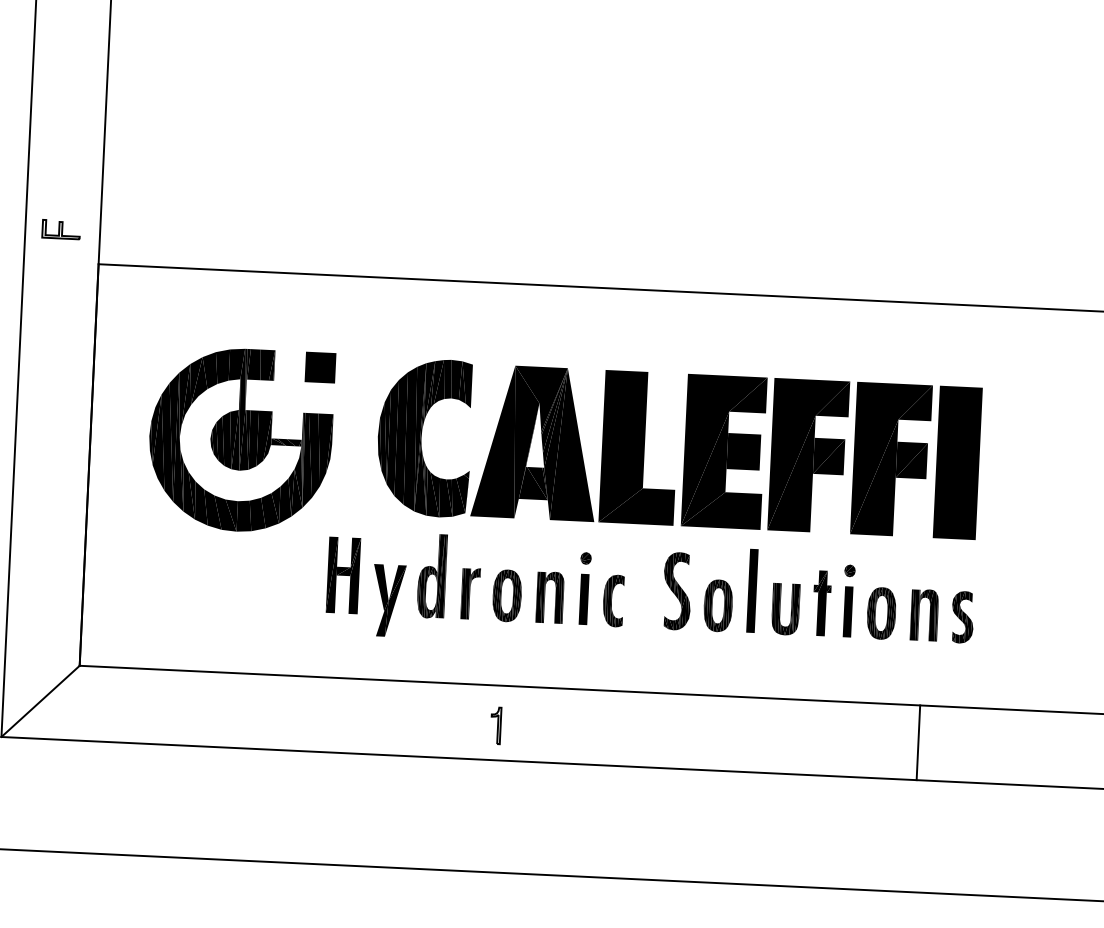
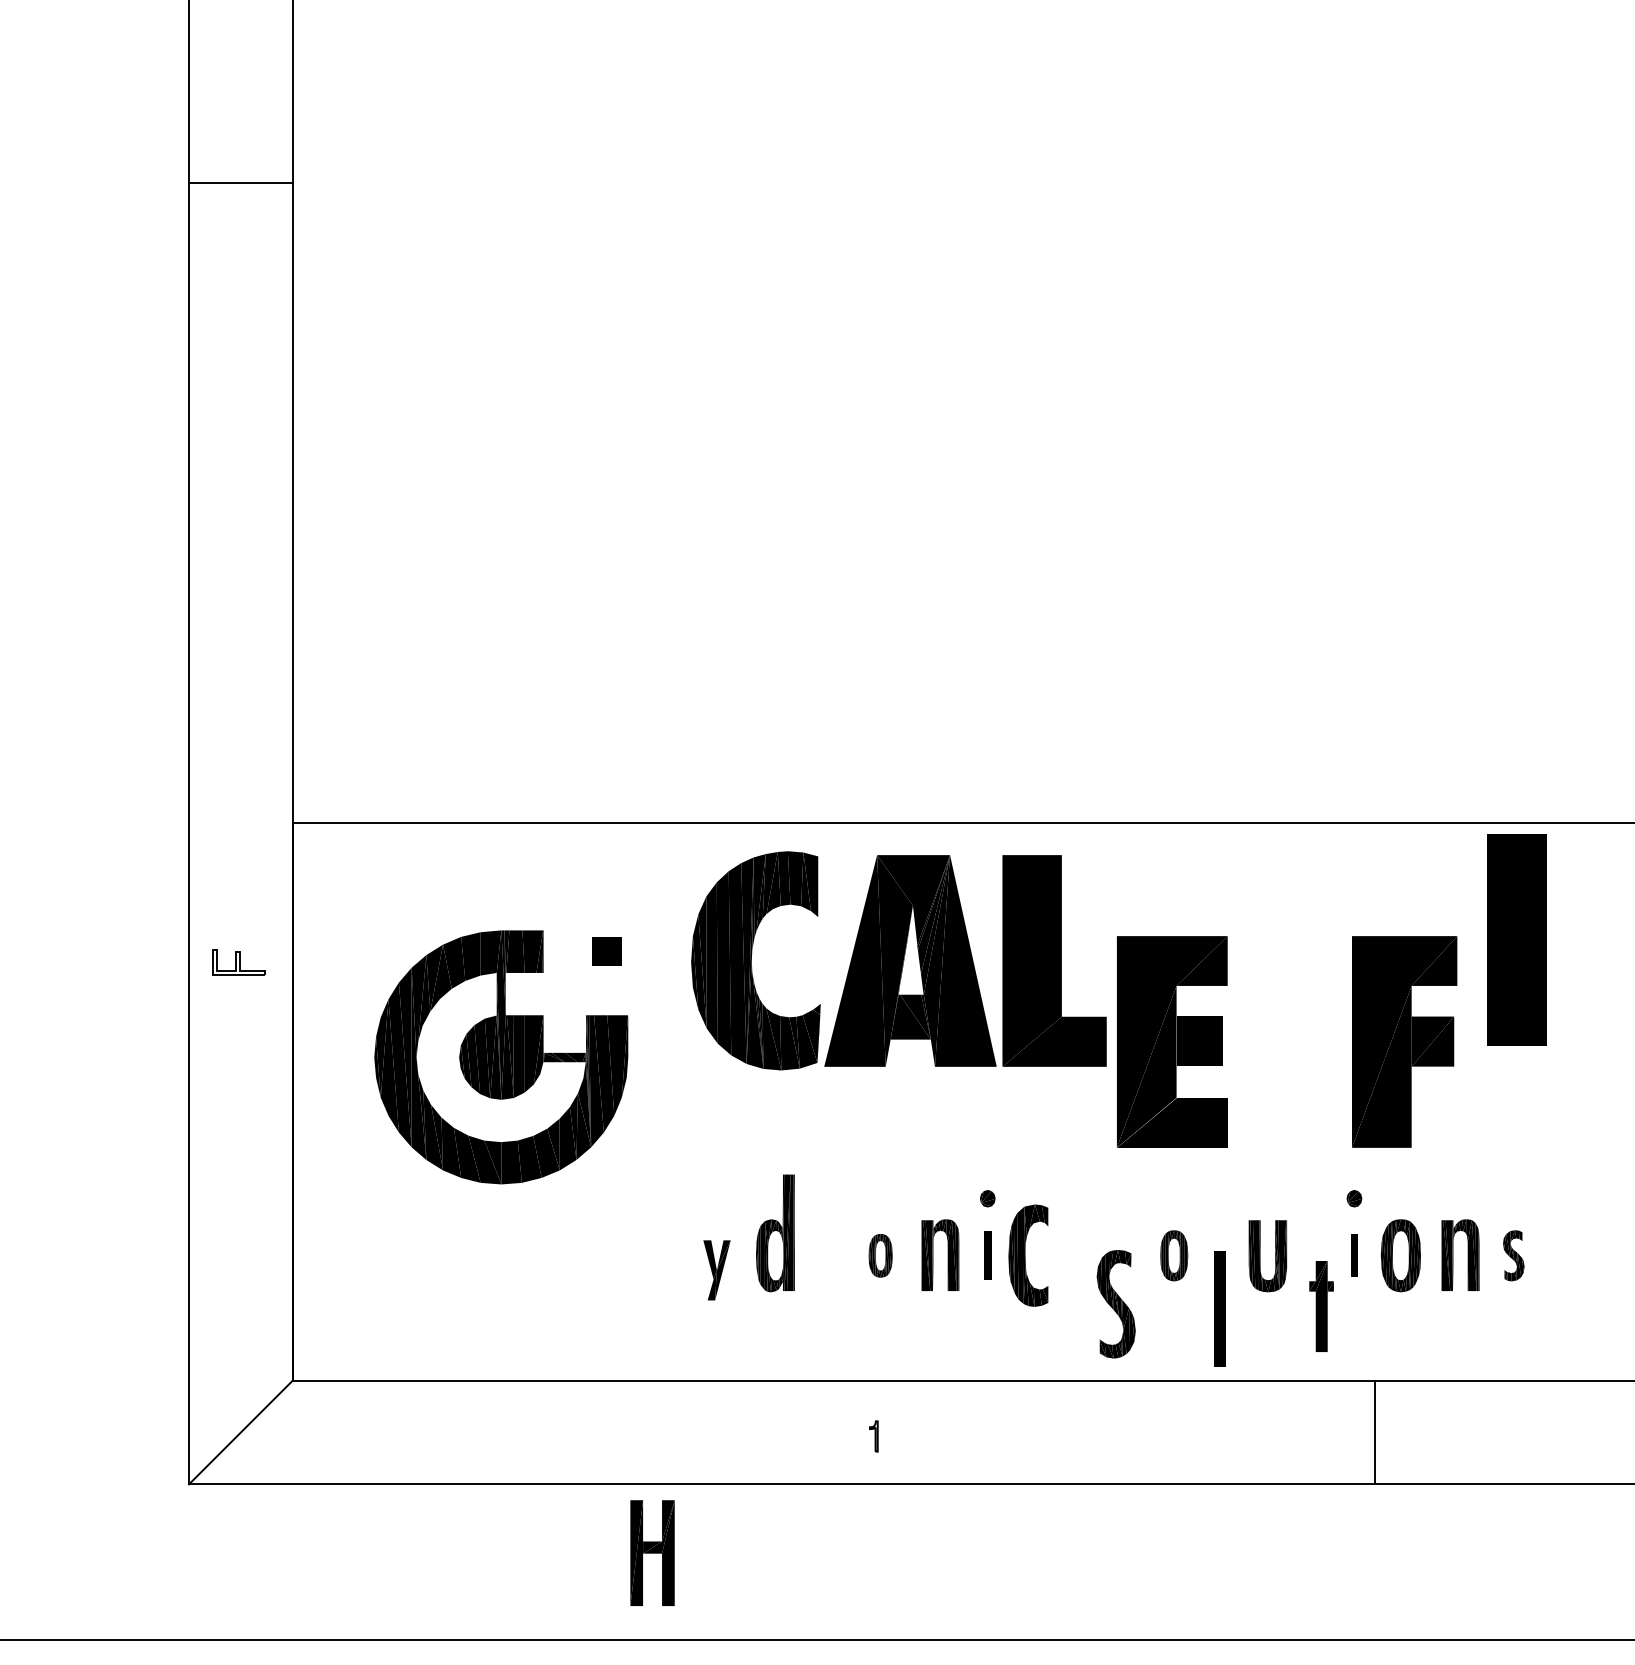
part: (61, 229) -> (238, 962), moved
part: (320, 367) -> (606, 951), size x0.7
part: (527, 442) -> (898, 960), moved
part: (808, 455) -> (1289, 1041), removed
part: (957, 462) -> (1516, 939), moved
part: (343, 575) -> (652, 1552), moved
part: (751, 590) -> (1219, 1308), moved
part: (676, 591) -> (1115, 1304), moved
part: (470, 593) -> (829, 1254), removed
part: (506, 595) -> (880, 1255), size x0.6
part: (583, 599) -> (987, 1255), size x0.7
part: (388, 600) -> (716, 1270), size x0.6
part: (613, 600) -> (1028, 1255), size x1.4
part: (821, 603) -> (1321, 1306), moved
part: (718, 605) -> (1174, 1255), size x0.7
part: (848, 611) -> (1354, 1255), size x0.6
part: (962, 617) -> (1513, 1255), size x0.7
part: (495, 725) -> (873, 1436), size x0.6
line: (918, 742) -> (1375, 1432), moved

